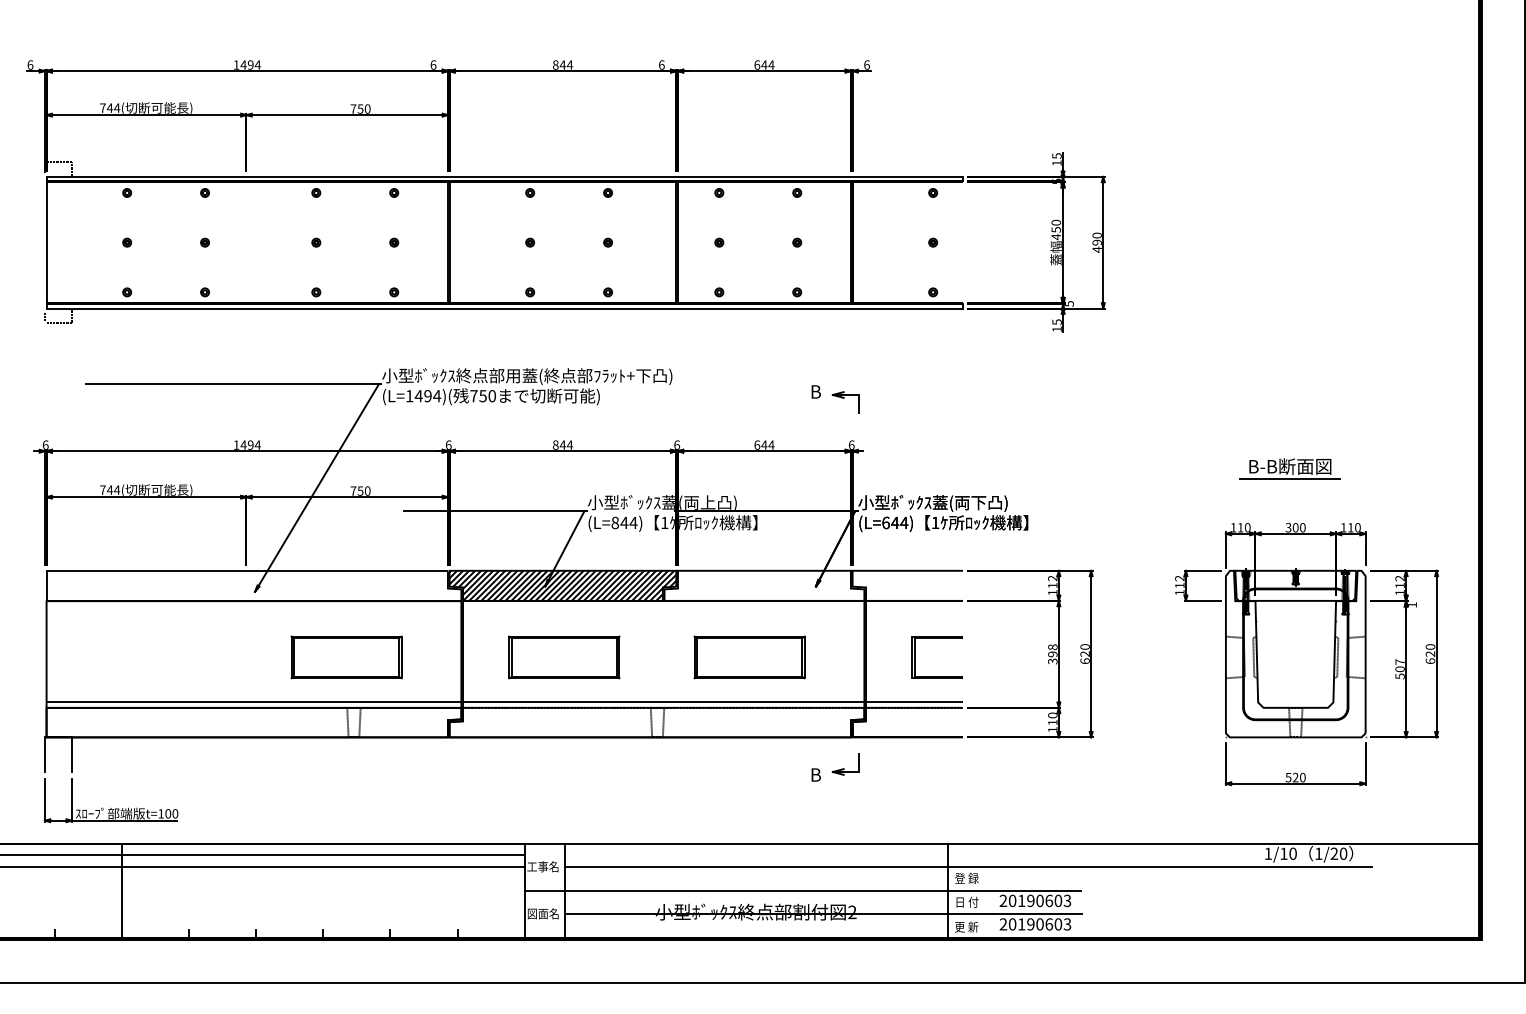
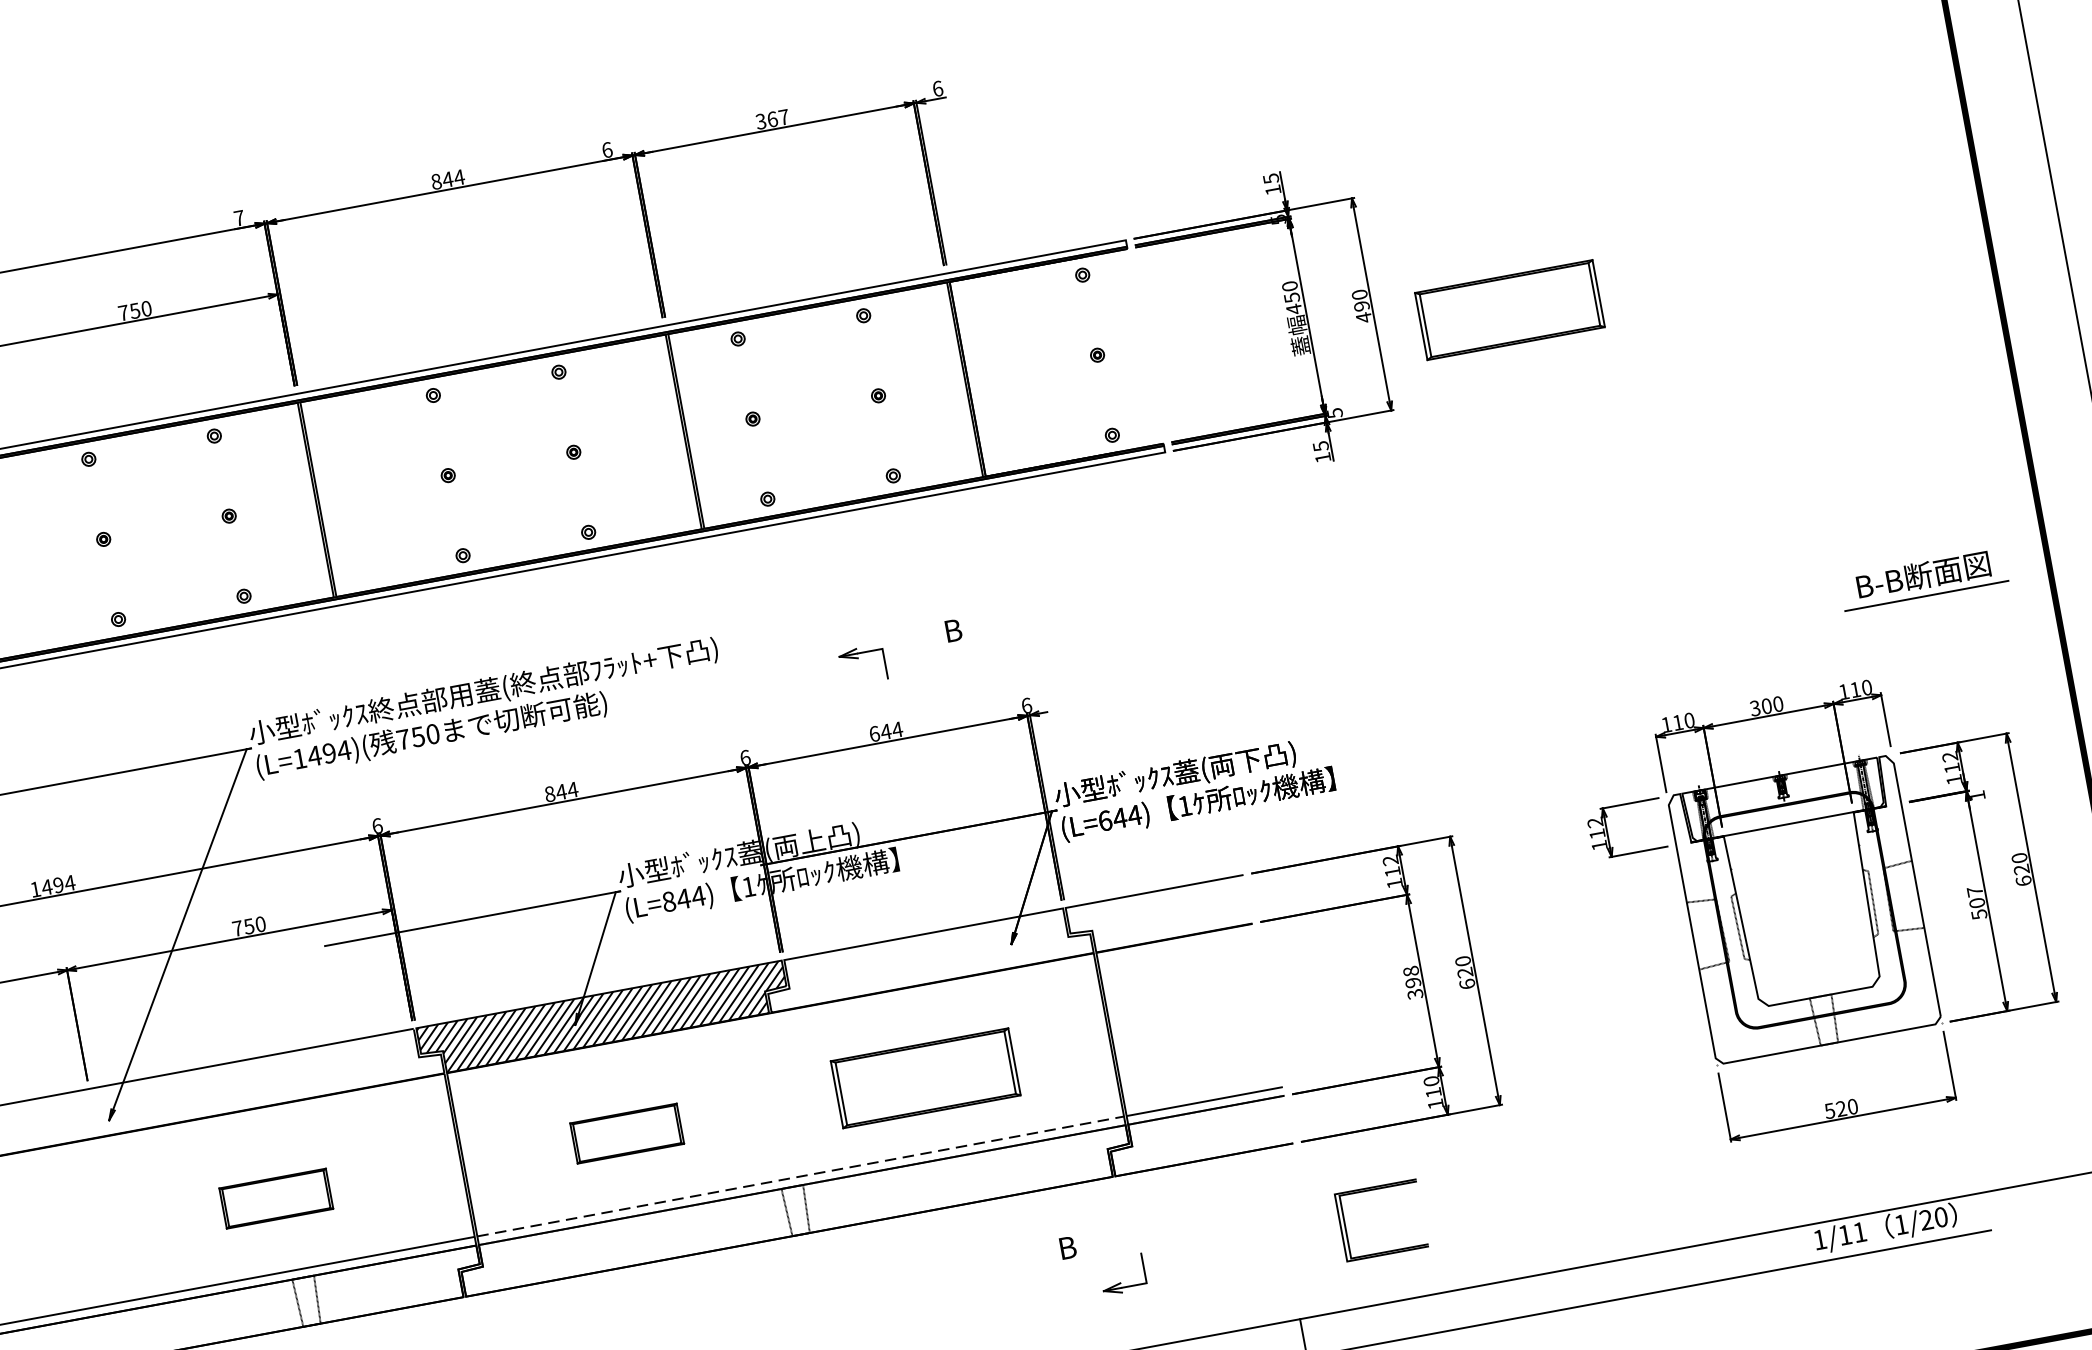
text: (433, 64) -> (239, 217), 6 -> 7
text: (764, 64) -> (772, 118), 644 -> 367
part: (1185, 261) -> (1509, 310), added
part: (845, 402) -> (862, 665), moved
part: (1289, 468) -> (1922, 578), moved
part: (936, 638) -> (1374, 1190), moved
part: (346, 657) -> (276, 1198), size x0.6
part: (564, 657) -> (627, 1133), size x0.6
line: (663, 702) -> (800, 1176), solid -> dashed
part: (845, 764) -> (1121, 1275), moved
text: (1292, 853) -> (1858, 1232), 1/10 -> 1/11

